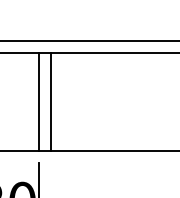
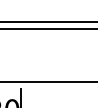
line: (39, 101) -> (21, 55), removed
line: (50, 101) -> (27, 55), removed

